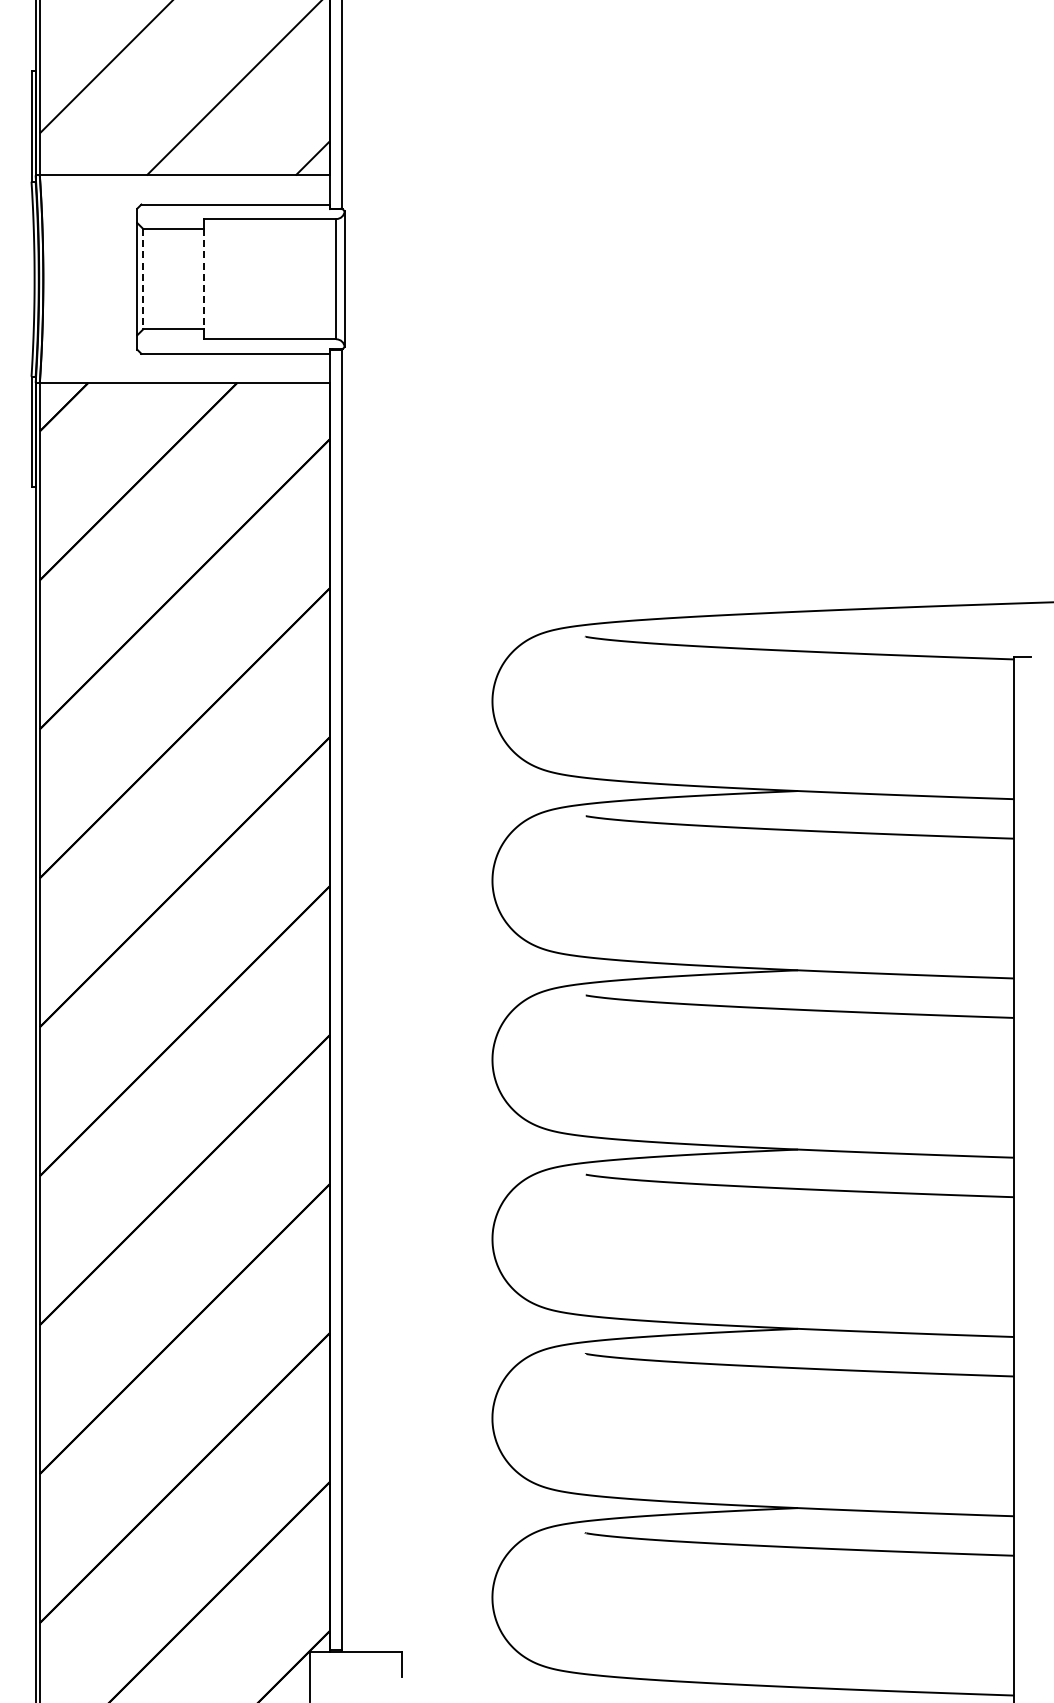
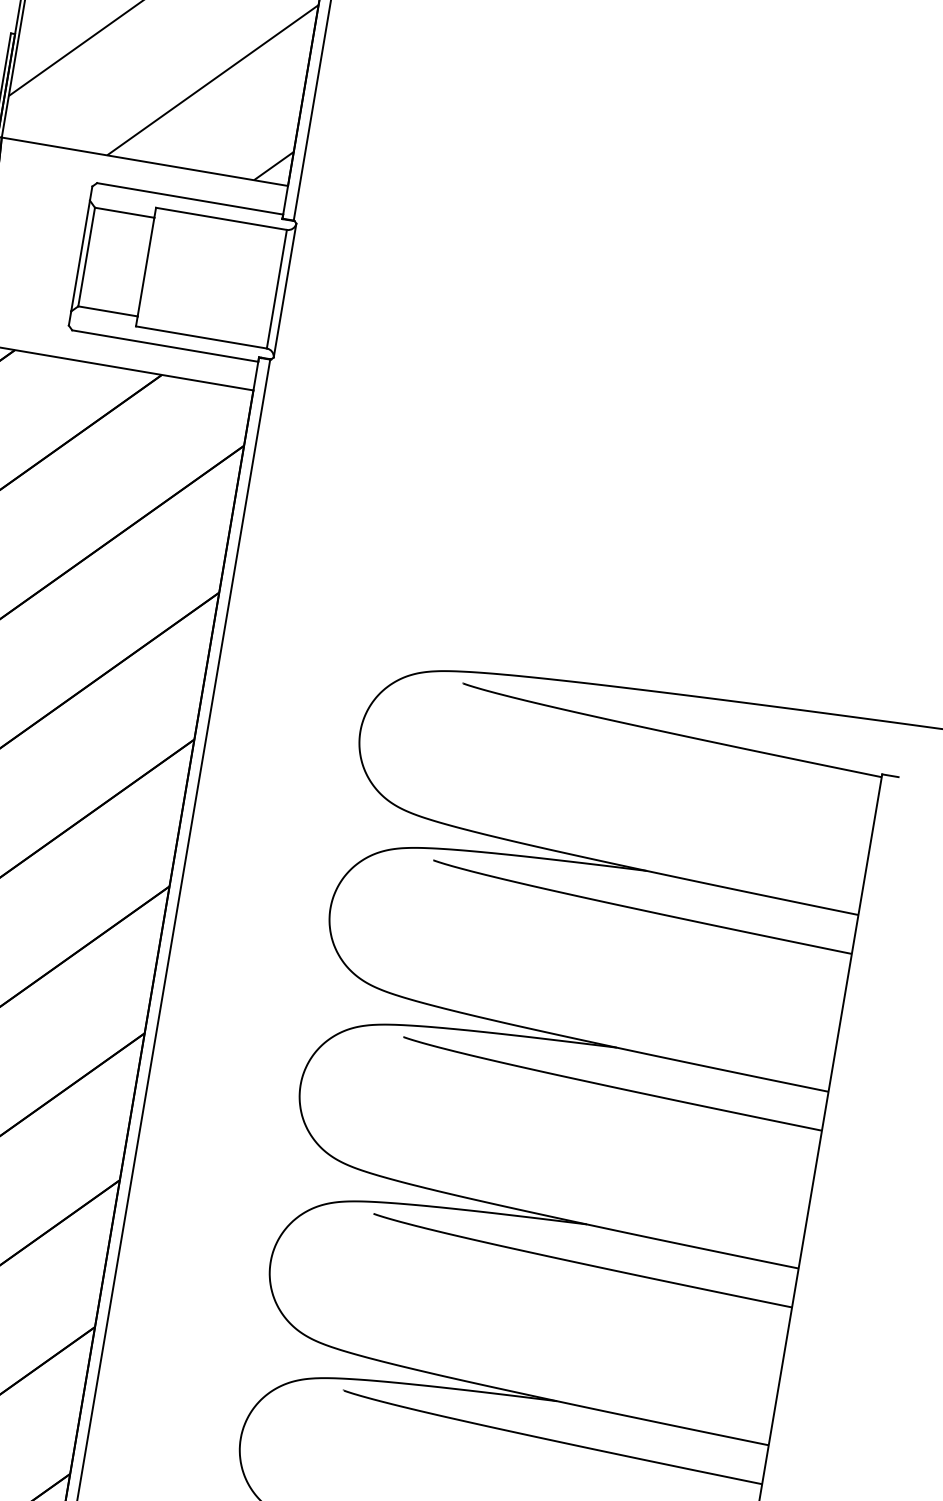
line: (143, 279) -> (86, 257), dashed -> solid
line: (203, 279) -> (145, 267), dashed -> solid

